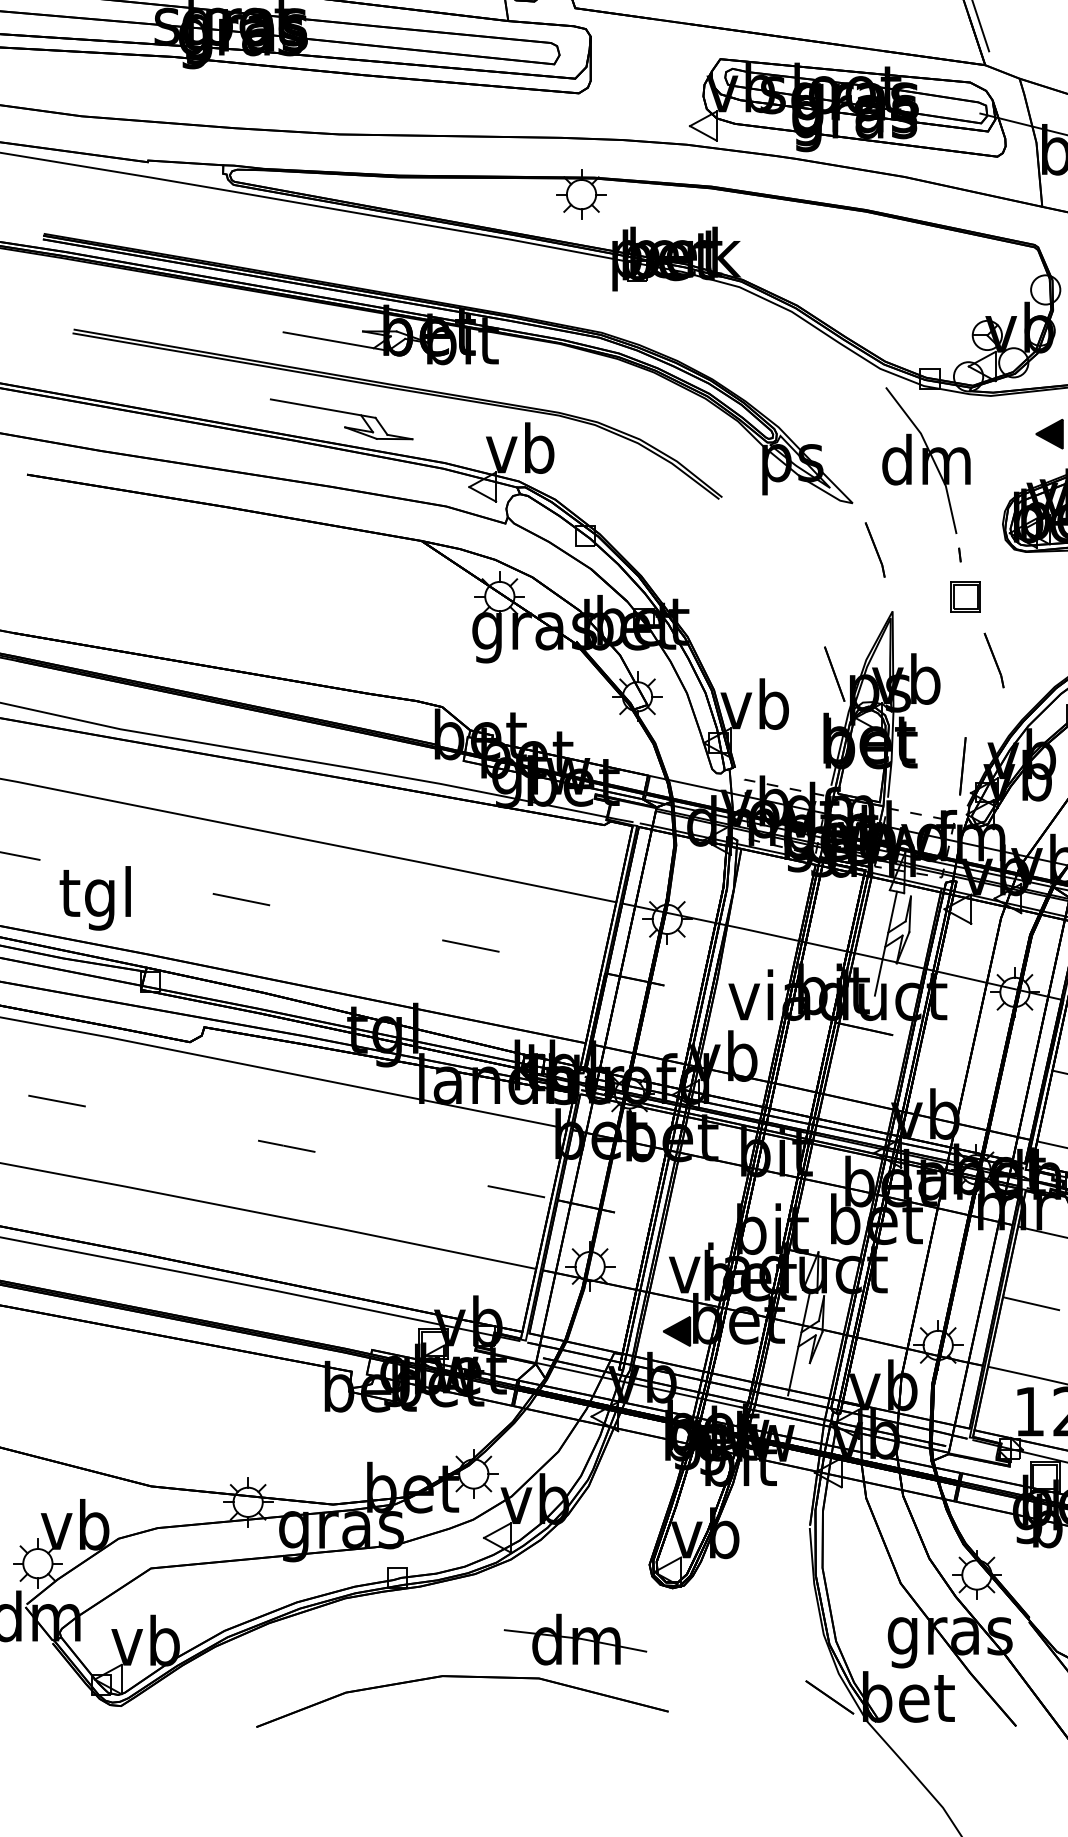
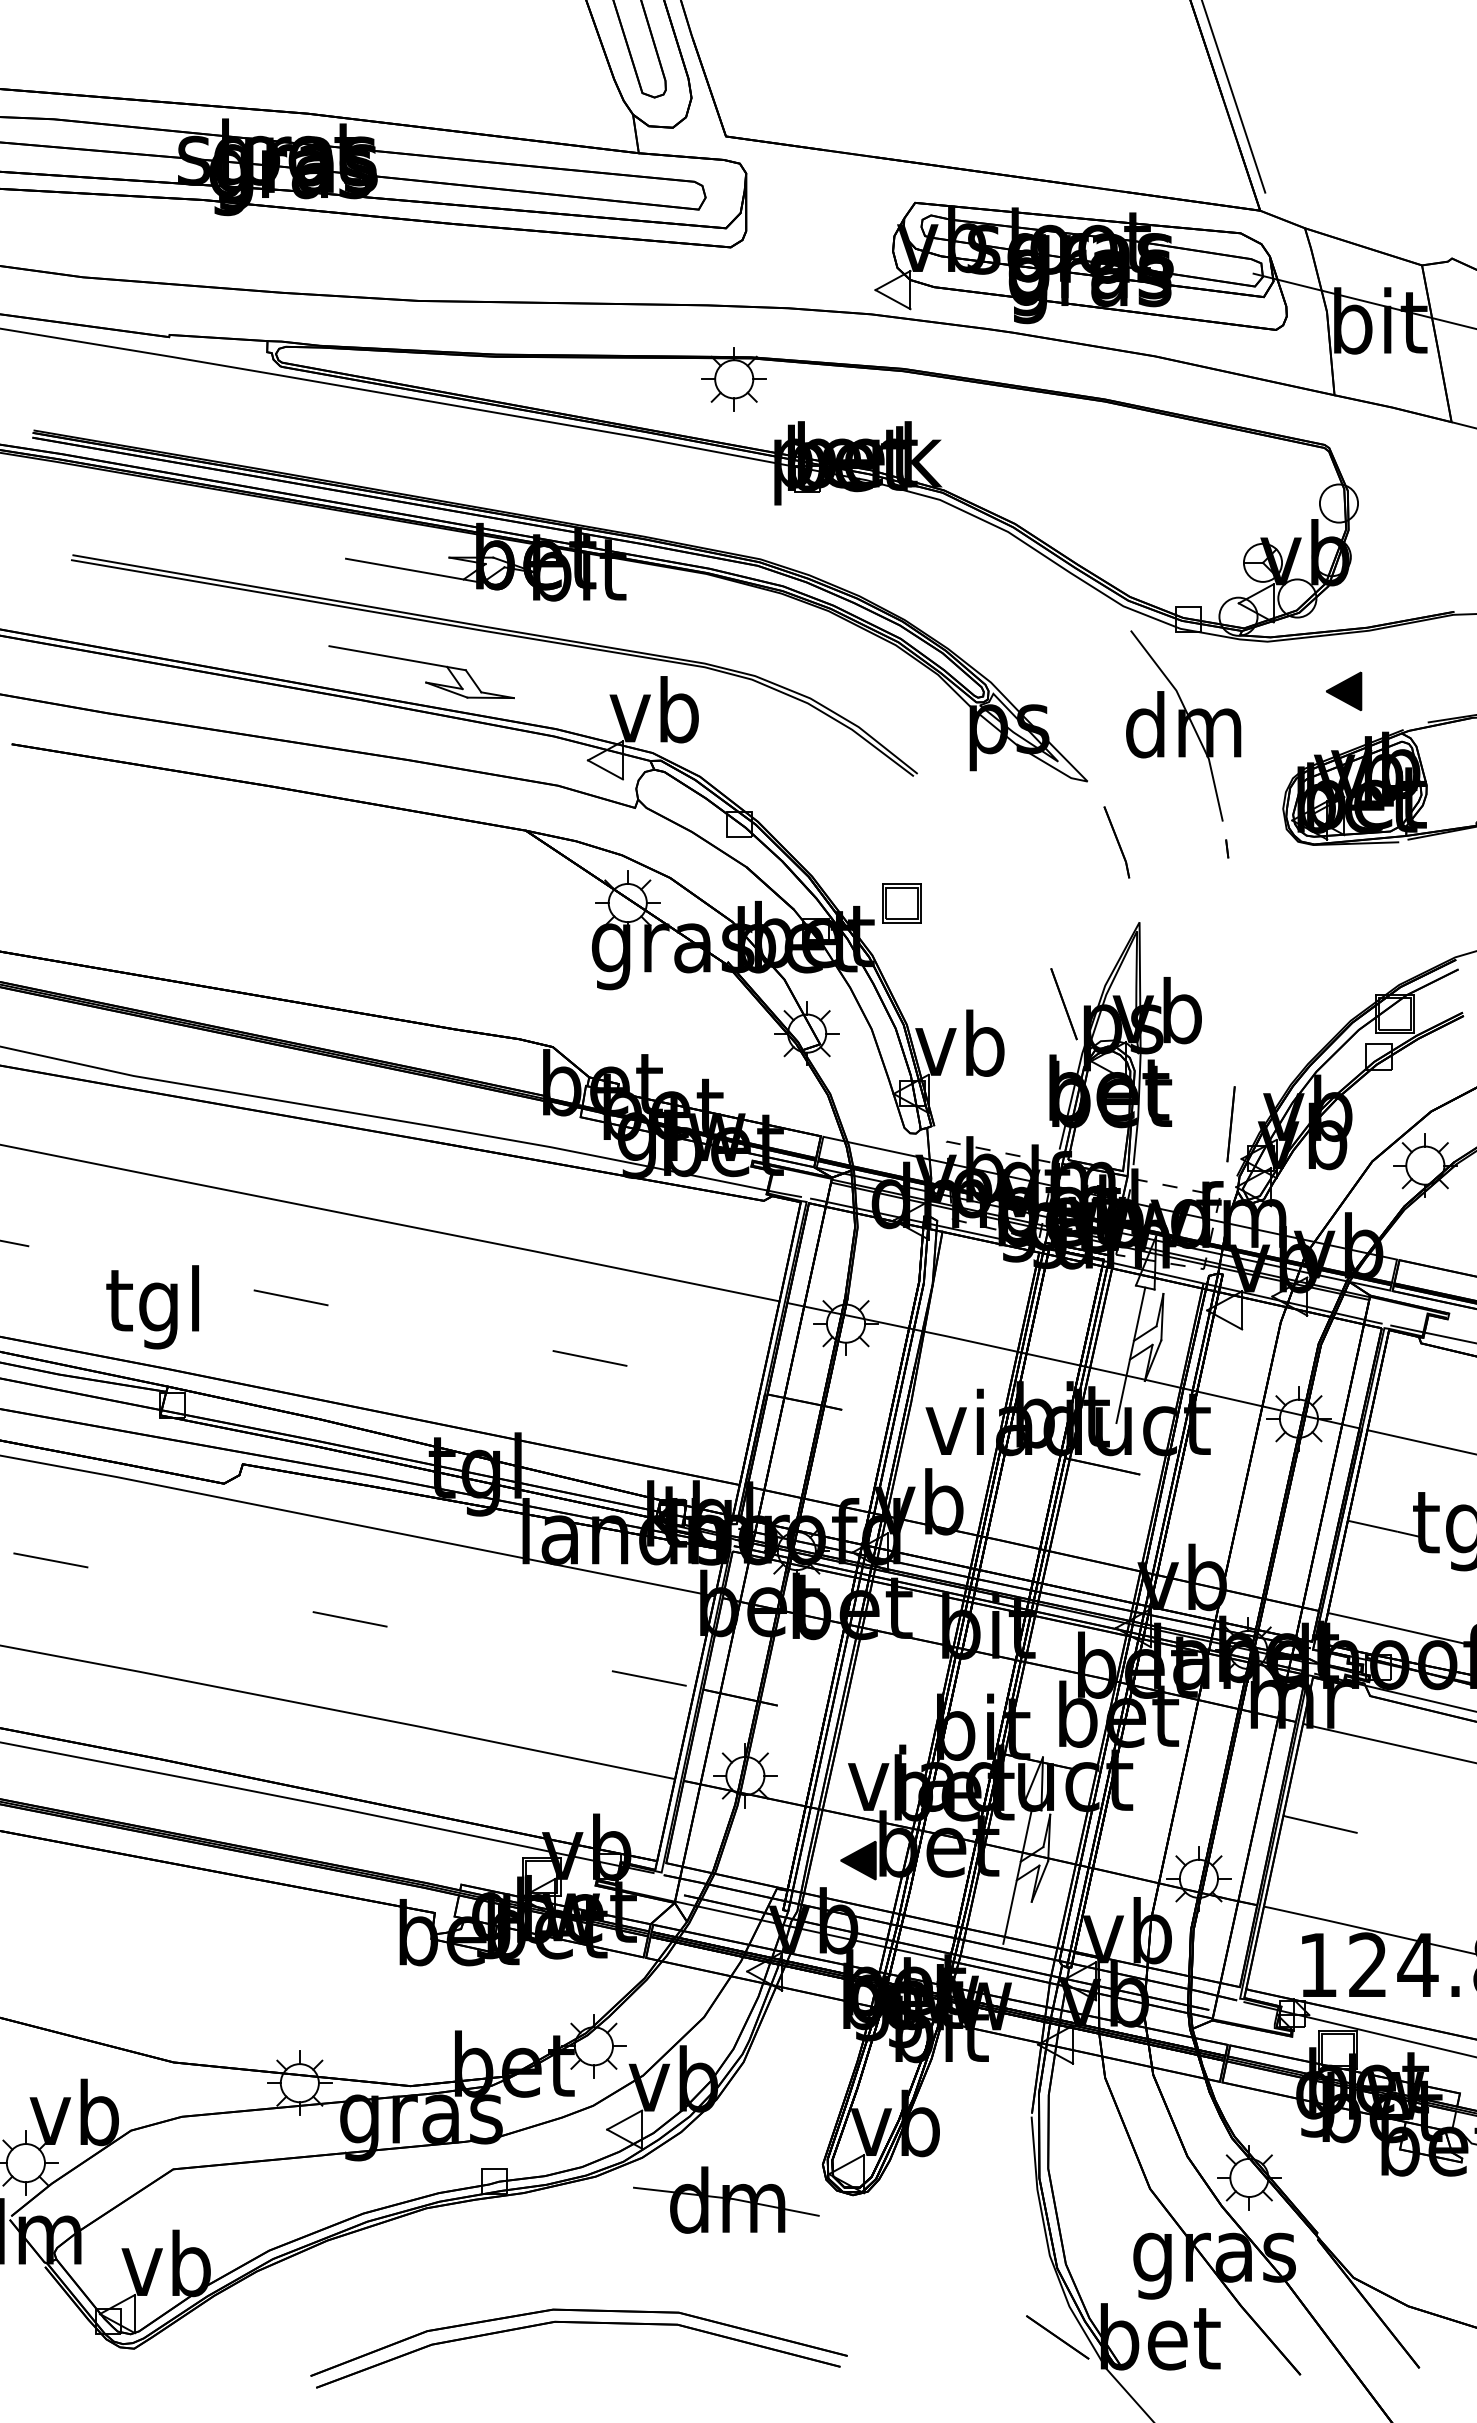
part: (965, 596) -> (901, 903), moved
part: (993, 660) -> (1271, 986), removed
text: (95, 898) -> (152, 1307), moved
part: (575, 1639) -> (726, 2199), moved
part: (462, 1686) -> (578, 2323), added

